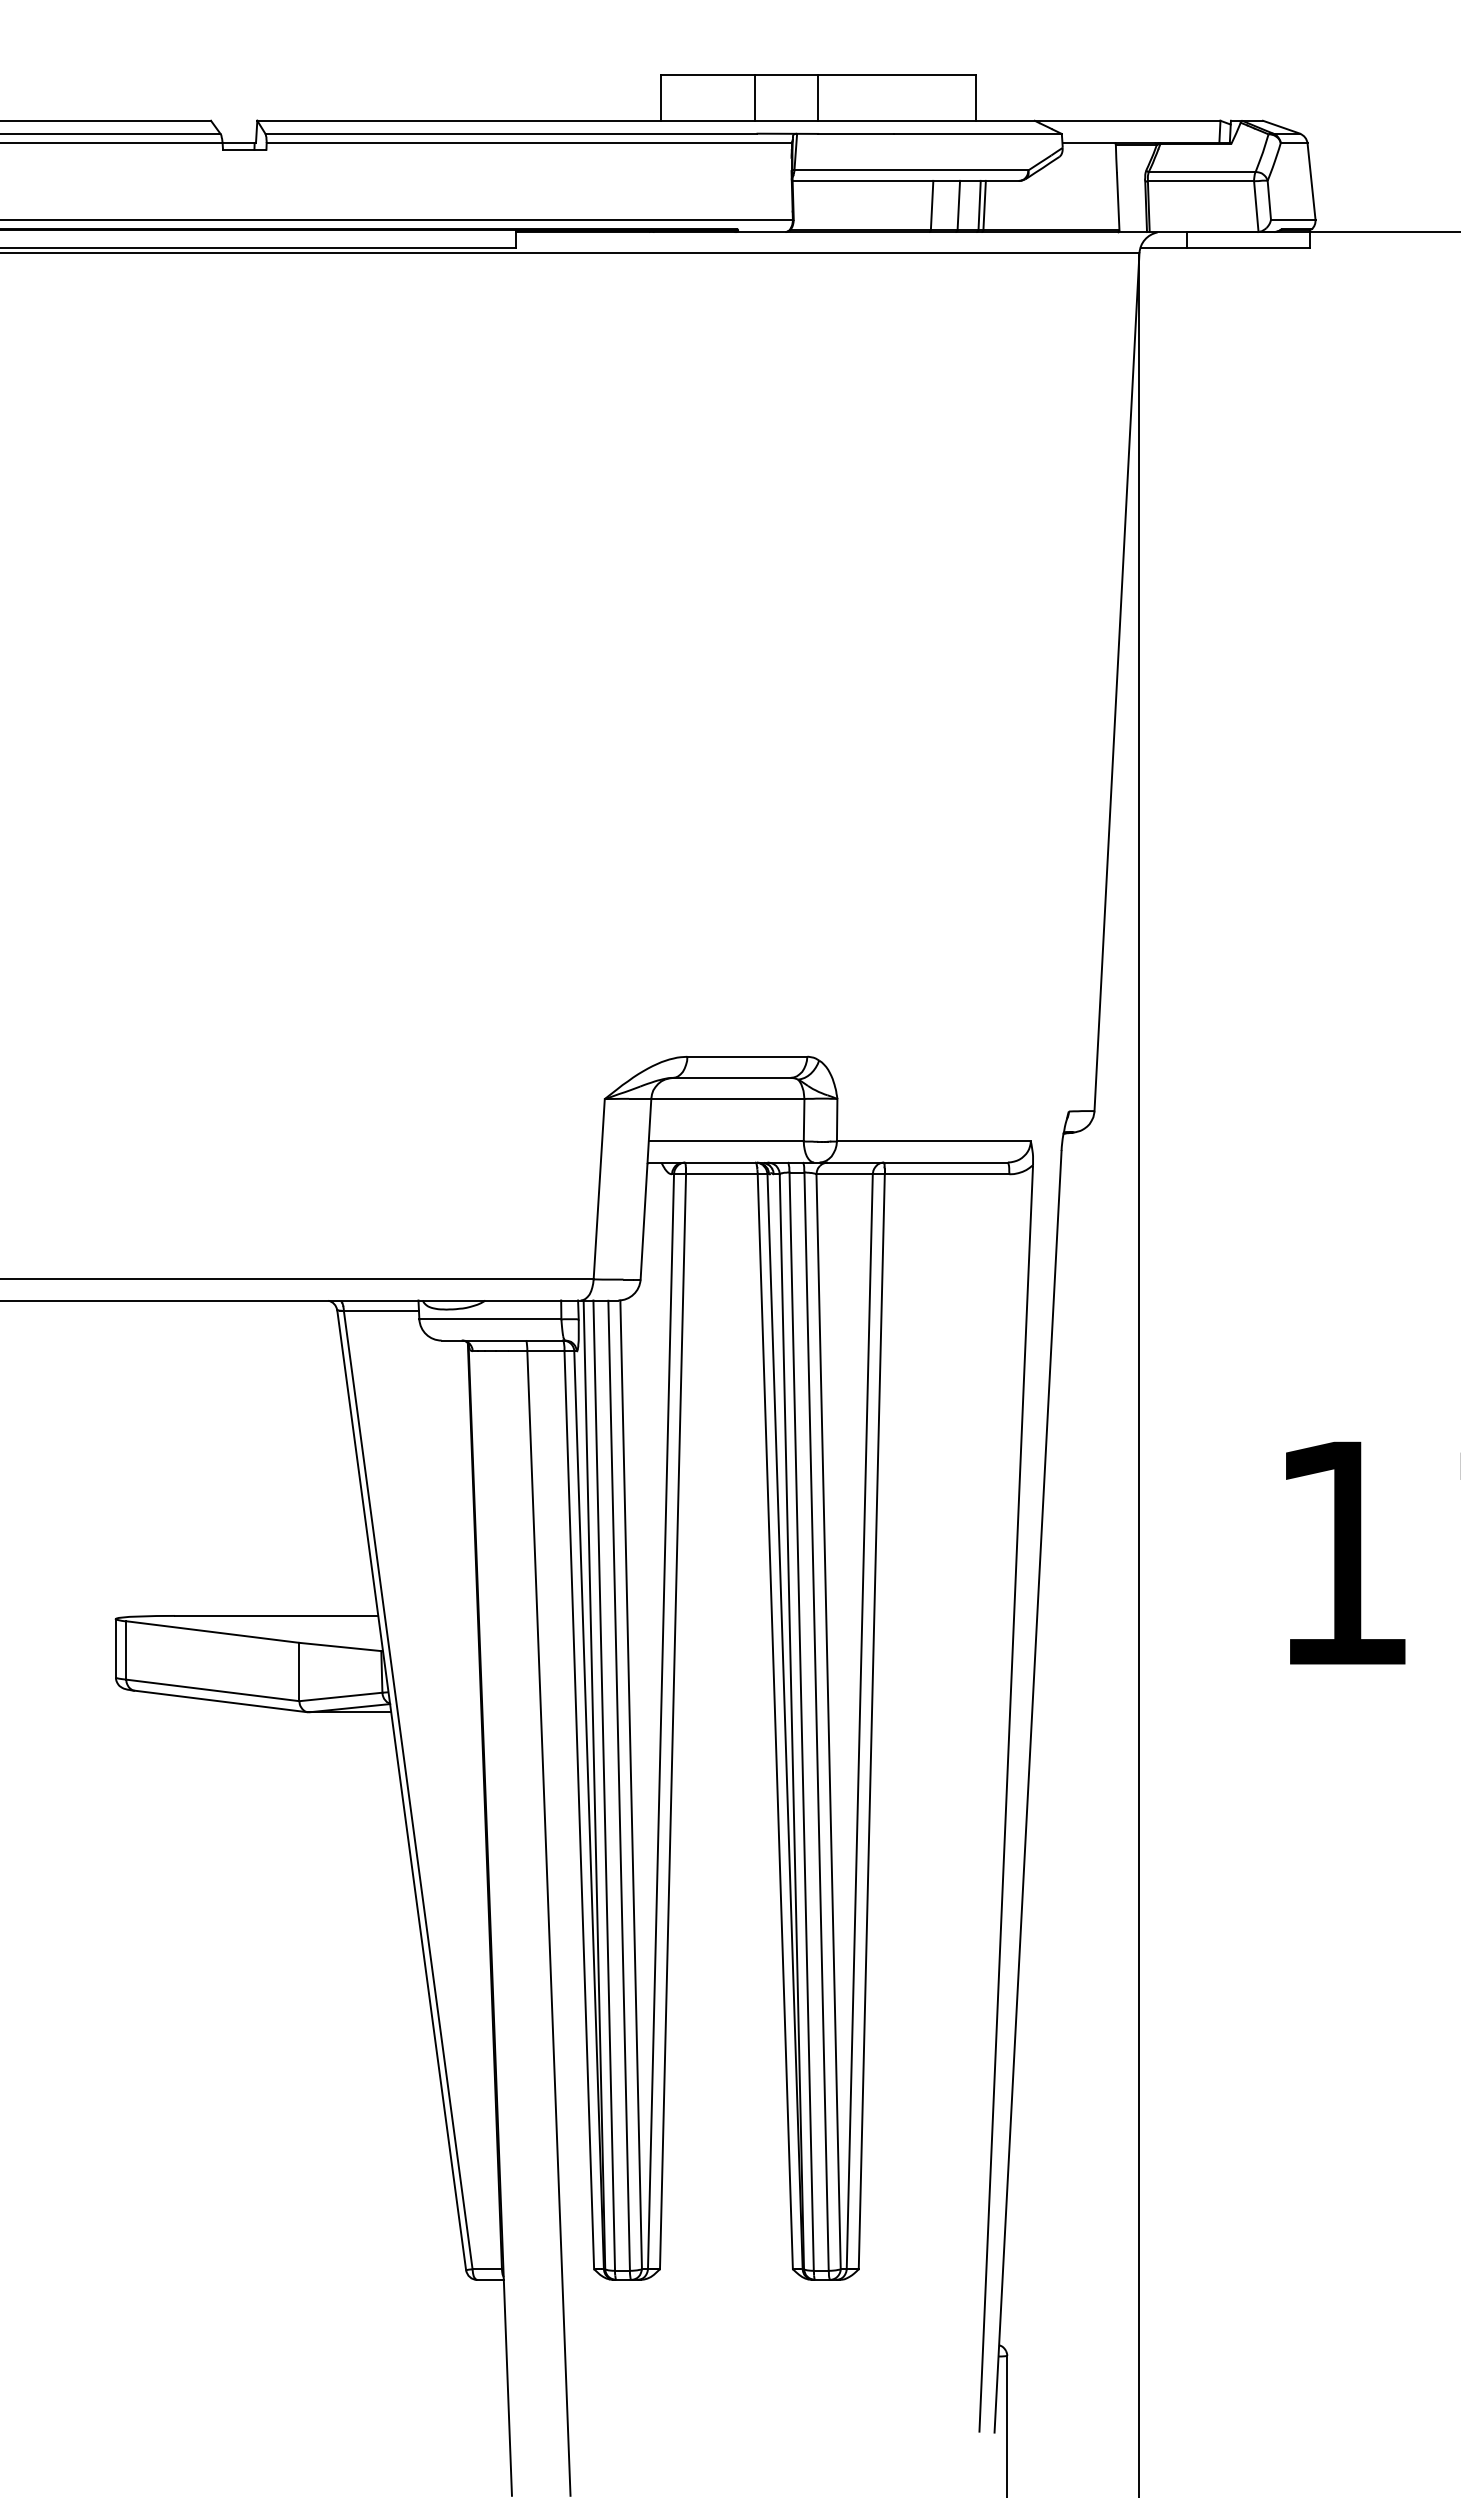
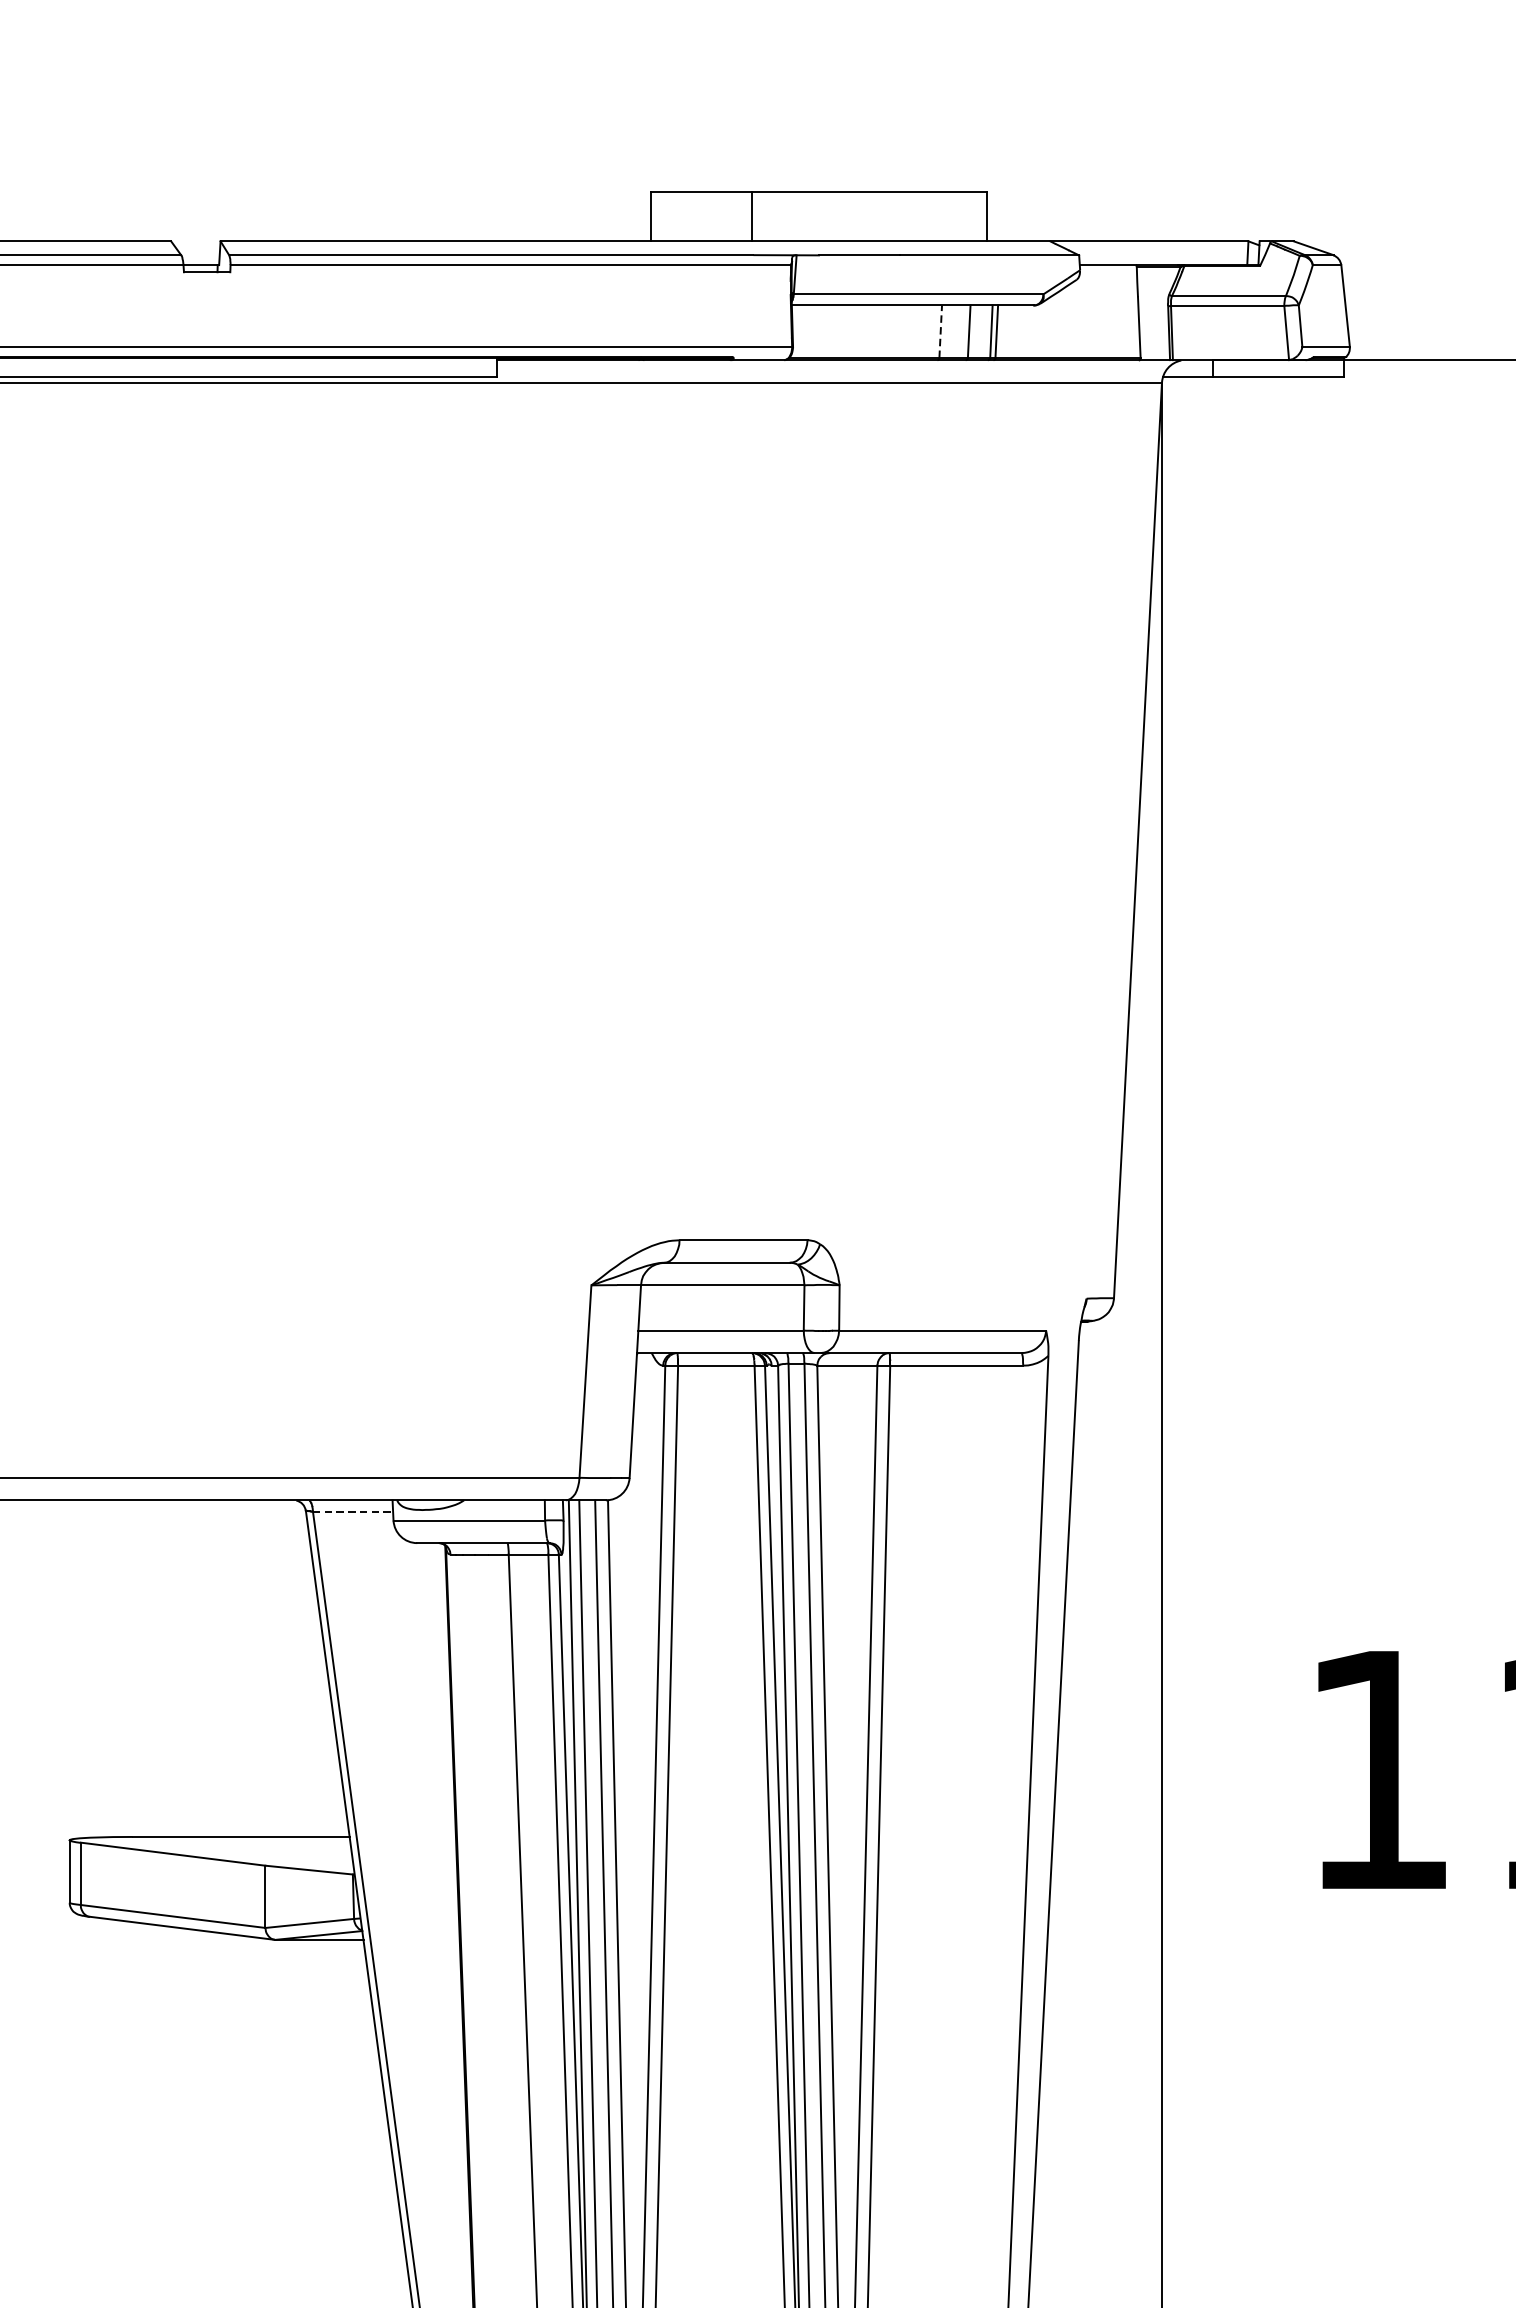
line: (818, 97) -> (819, 216), removed
line: (932, 205) -> (941, 331), solid -> dashed
line: (381, 1311) -> (353, 1512), solid -> dashed

